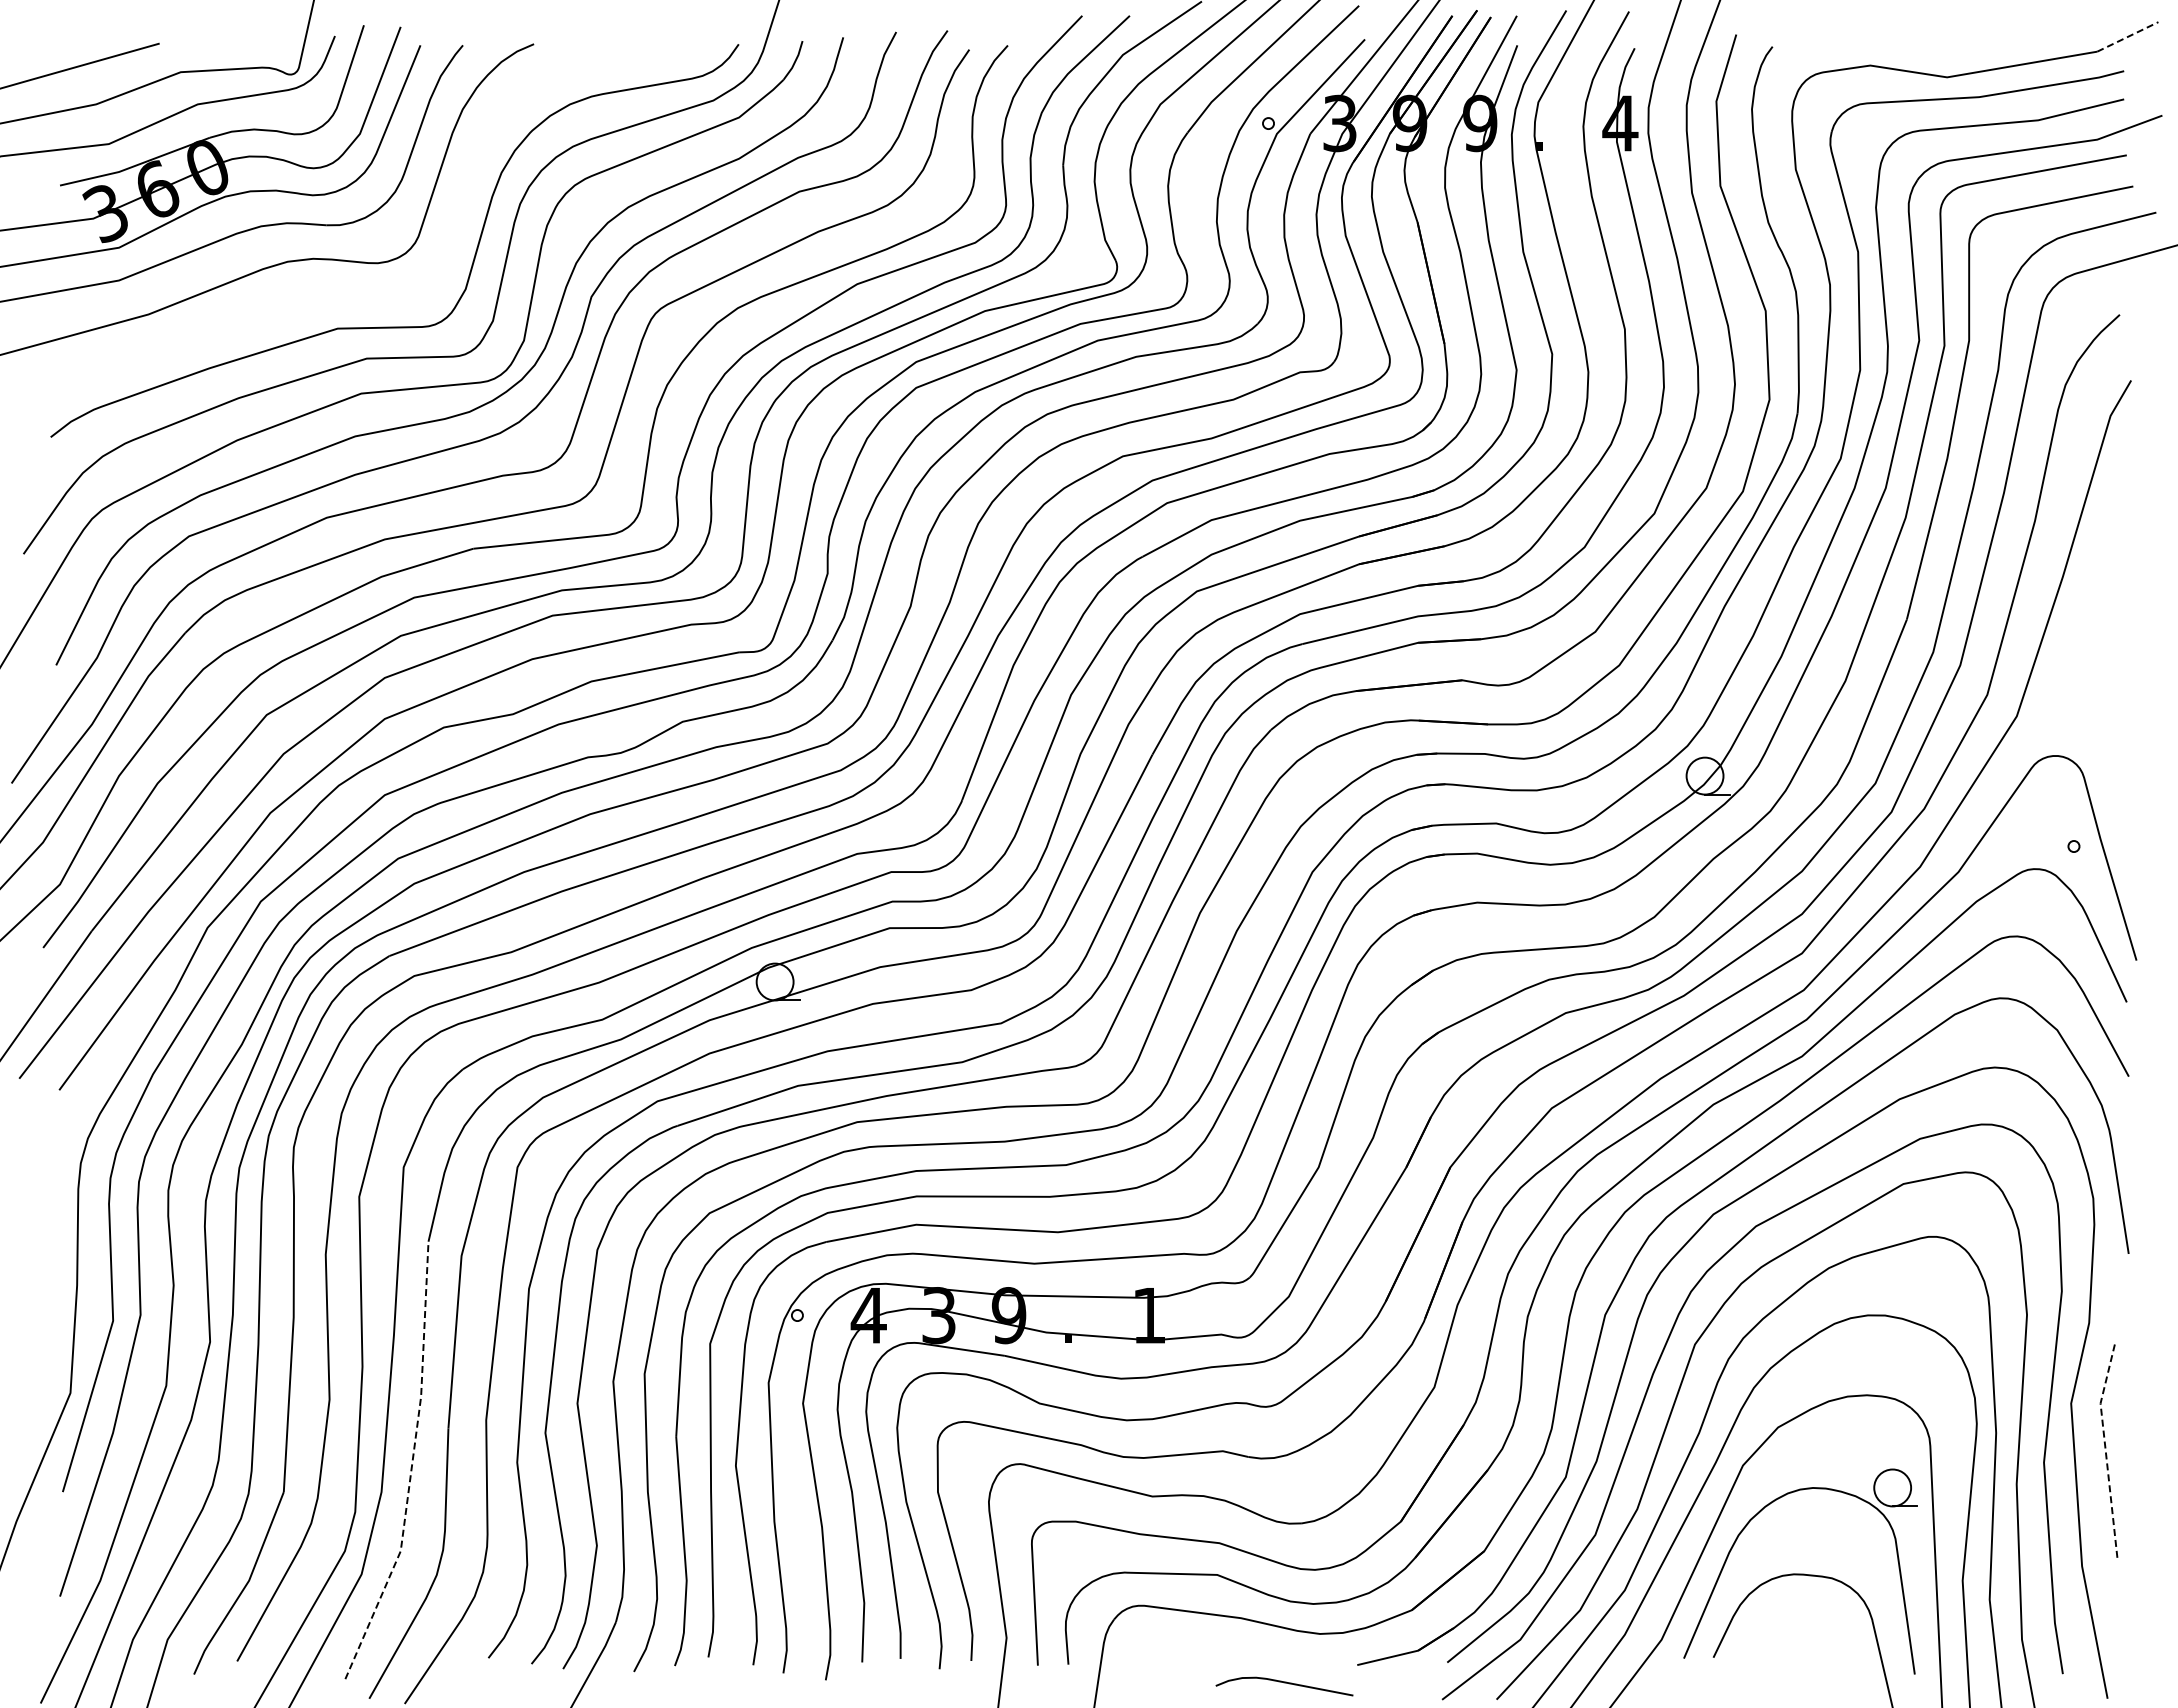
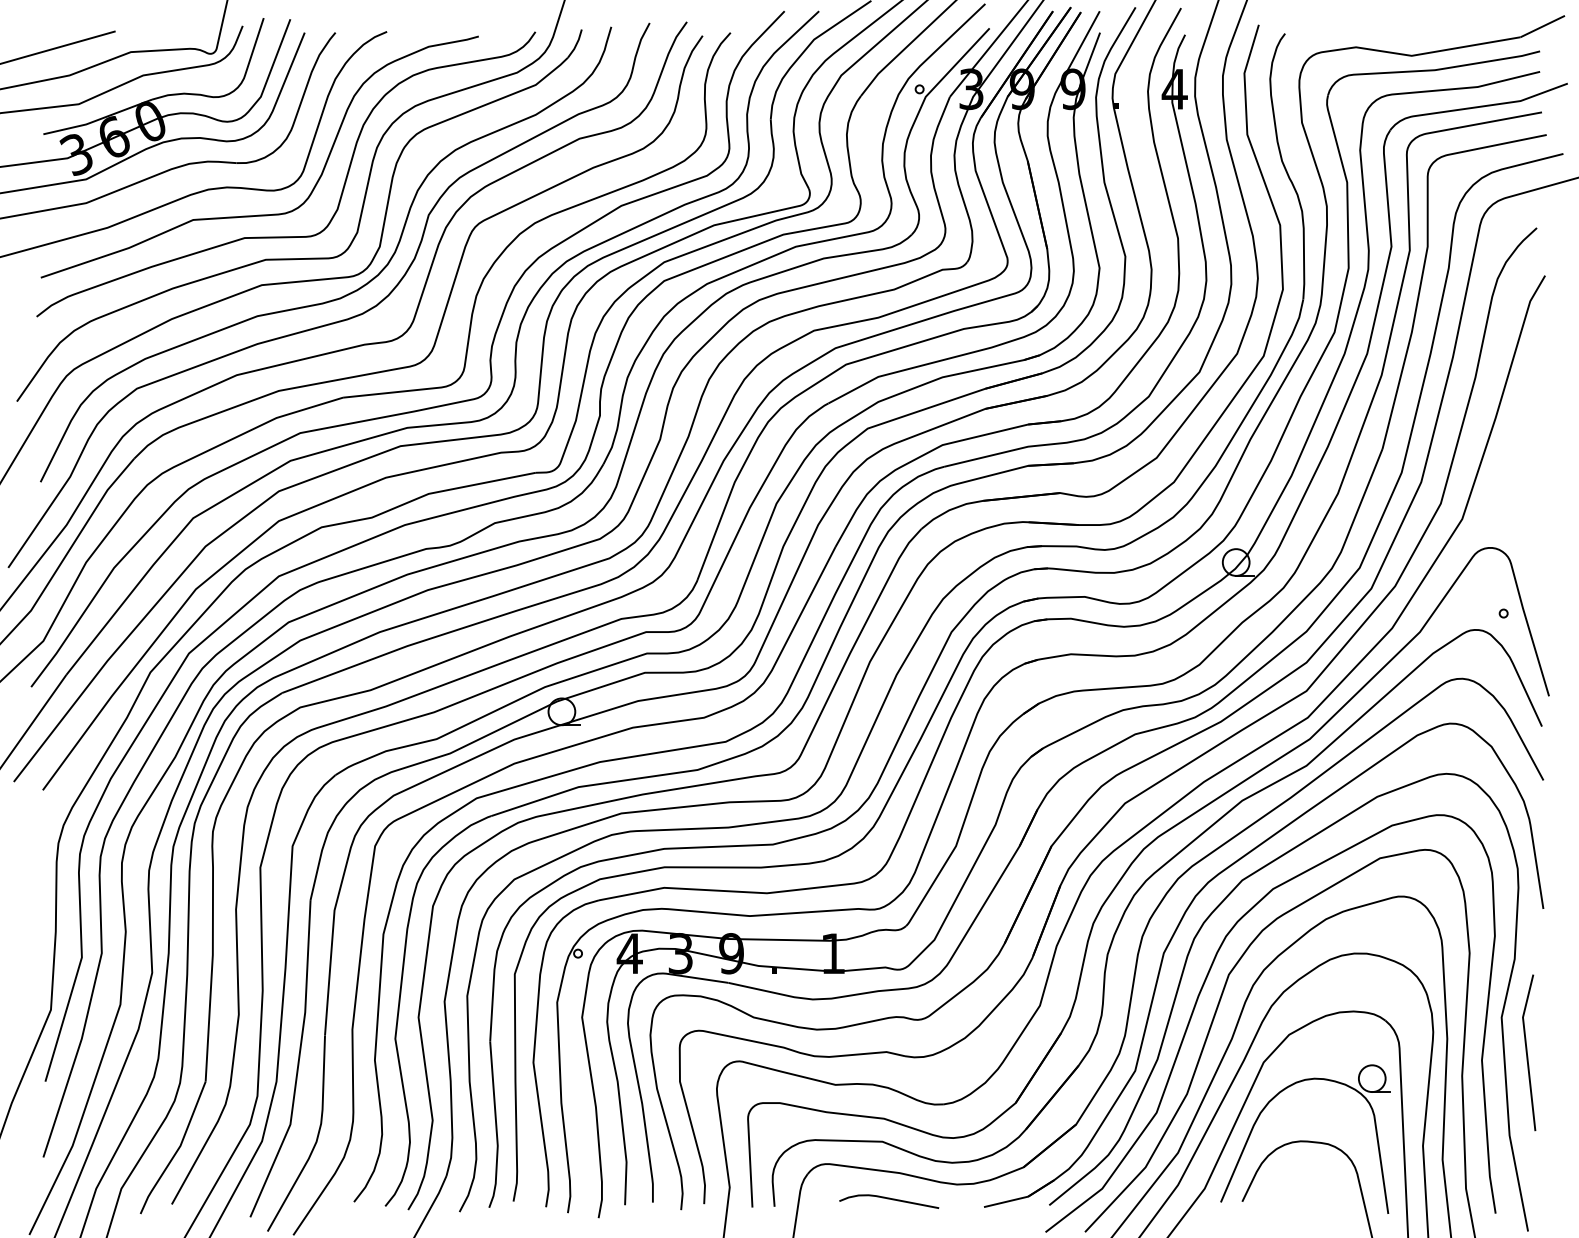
line: (2127, 36) -> (1542, 26), dashed -> solid
curve: (358, 296) -> (259, 214), added
line: (2105, 1451) -> (1526, 1052), dashed -> solid
line: (411, 1466) -> (298, 1063), dashed -> solid
curve: (1284, 1683) -> (889, 1199), moved

